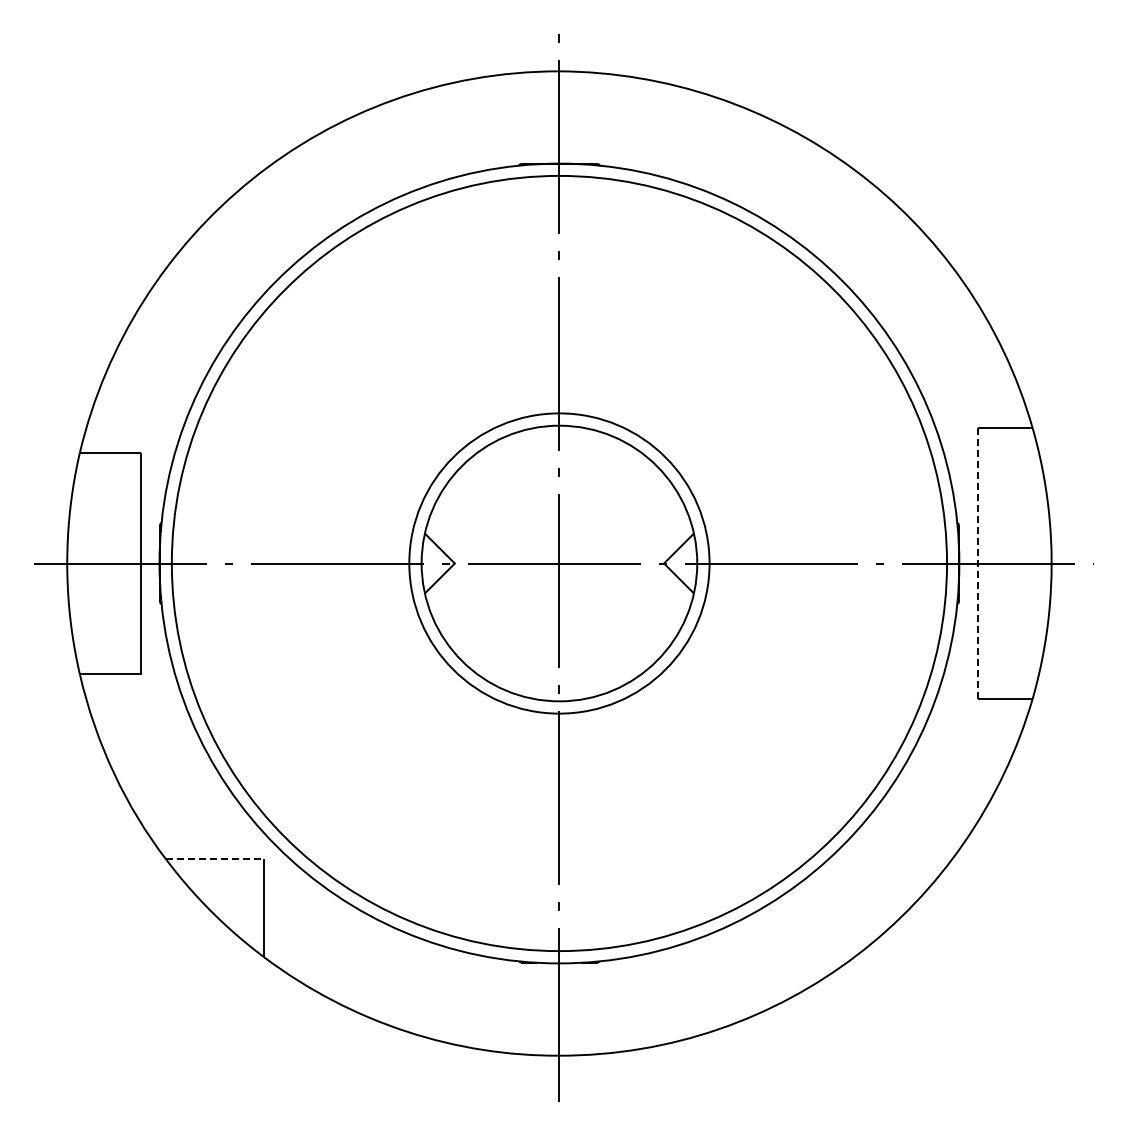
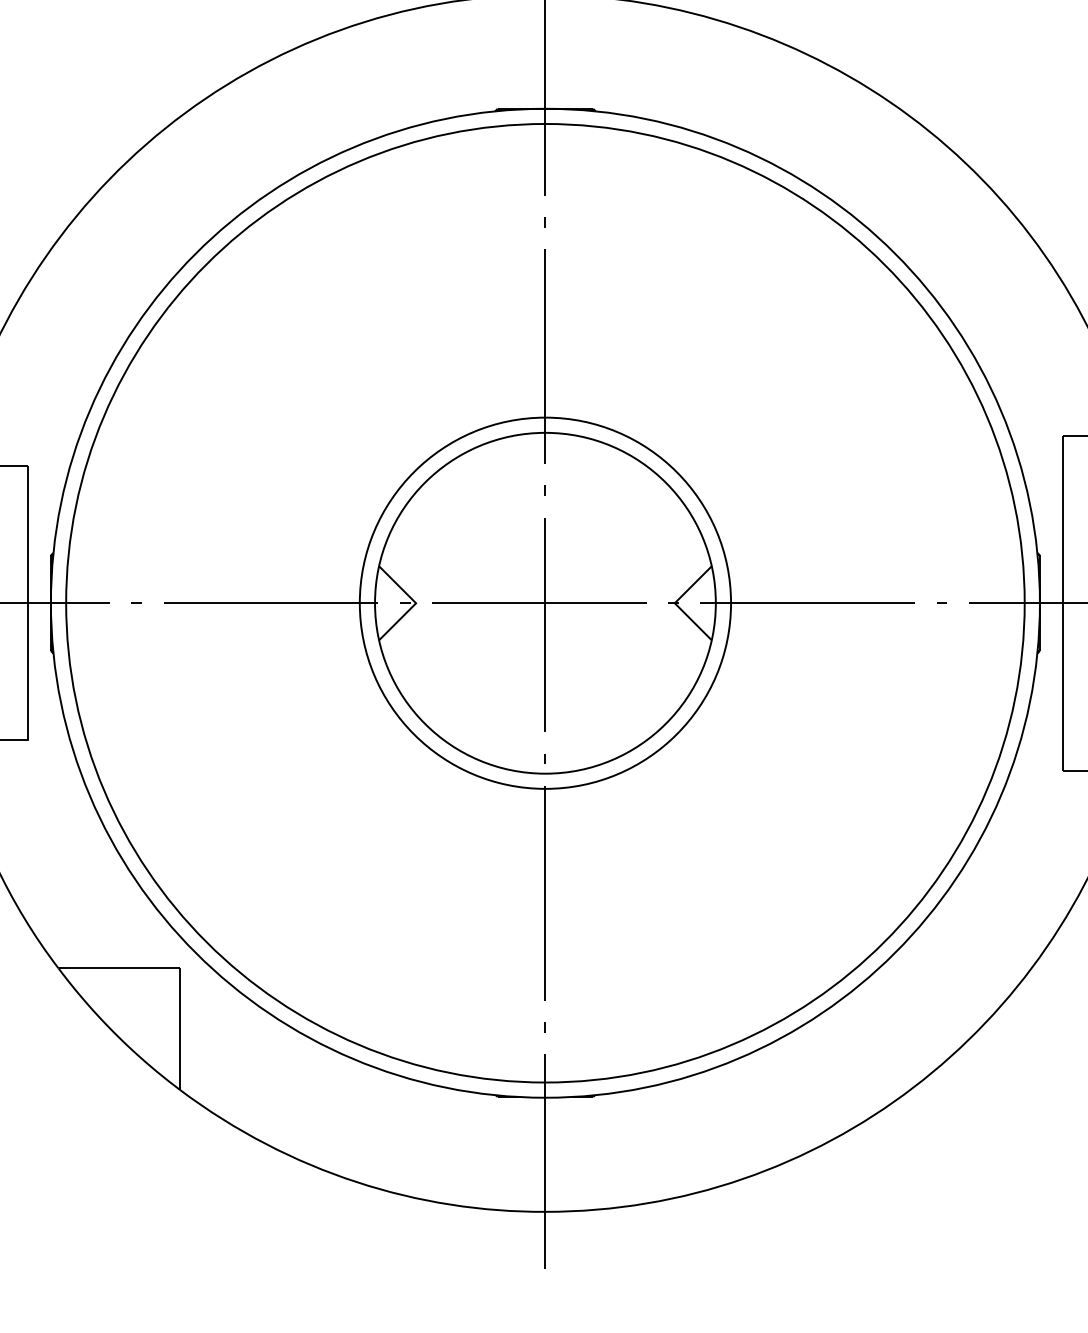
line: (977, 563) -> (1062, 603), dashed -> solid
line: (215, 858) -> (120, 968), dashed -> solid

